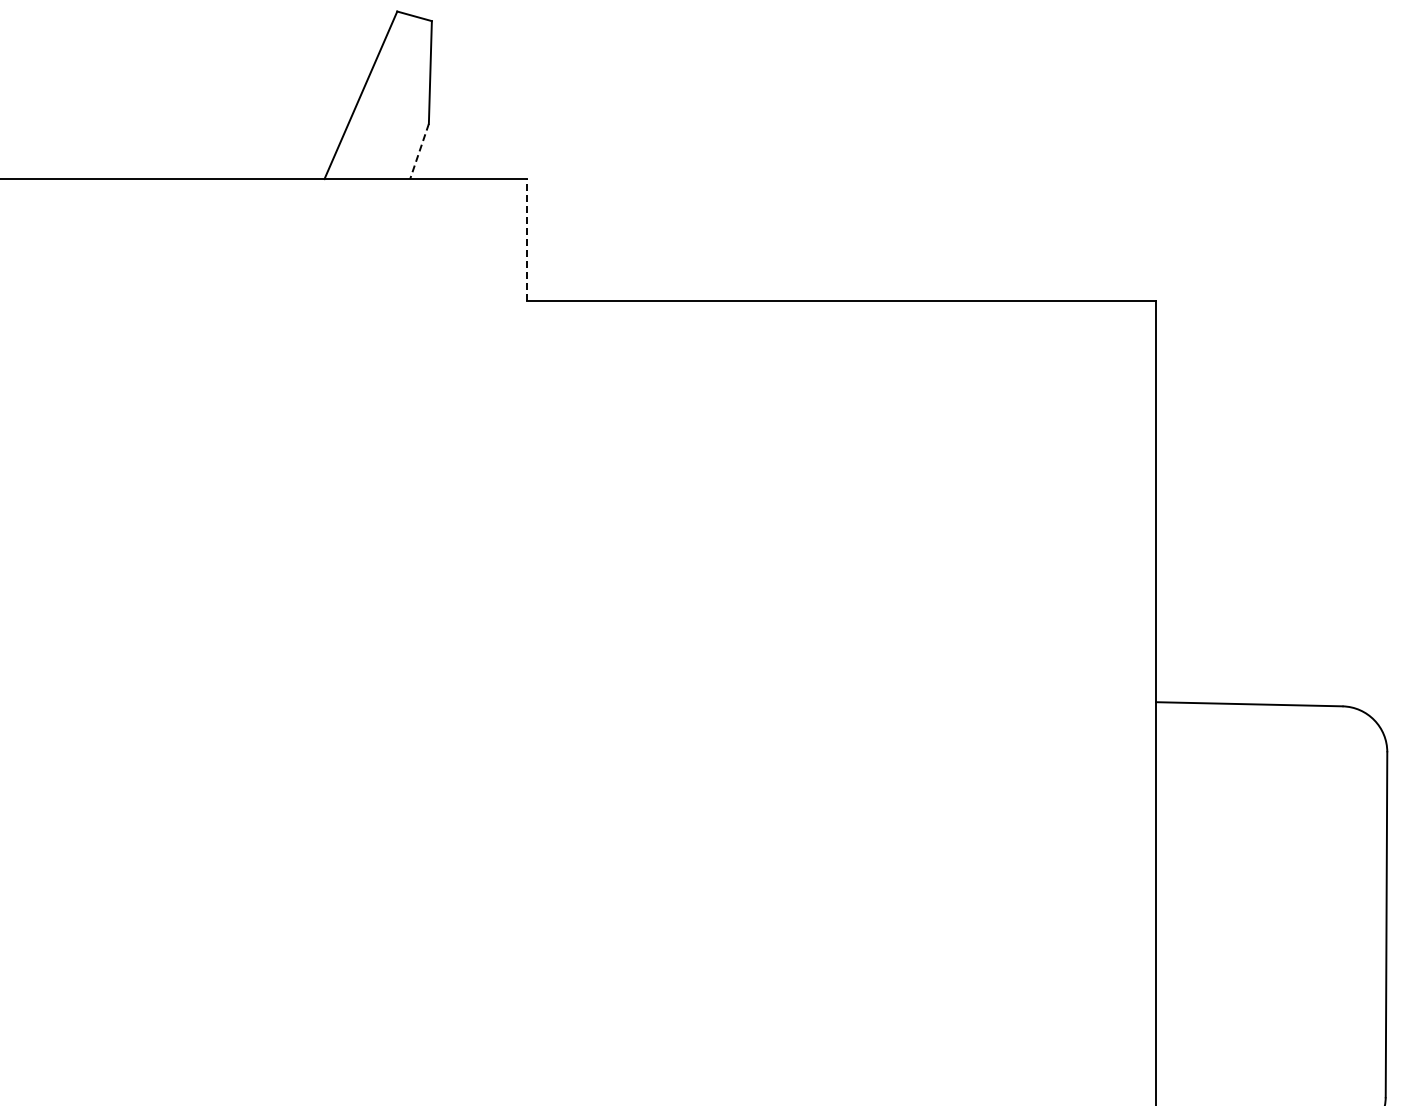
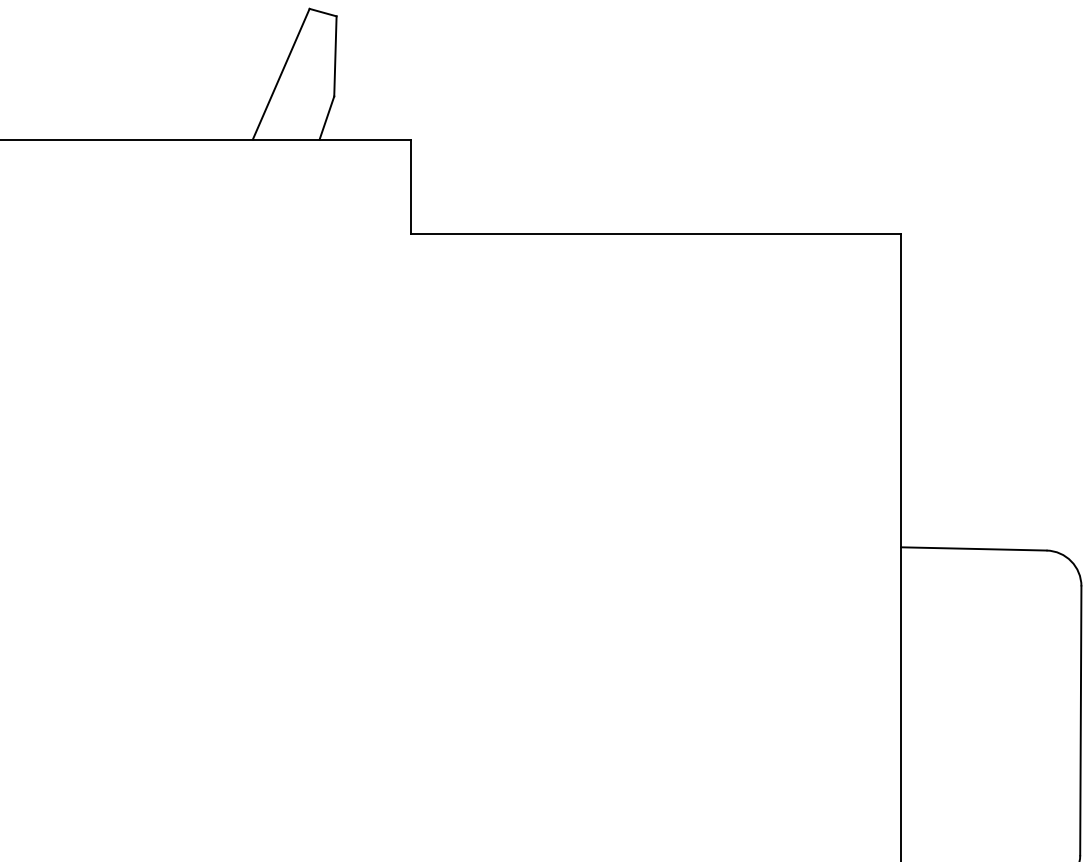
line: (419, 151) -> (326, 117), dashed -> solid
line: (527, 239) -> (411, 186), dashed -> solid

